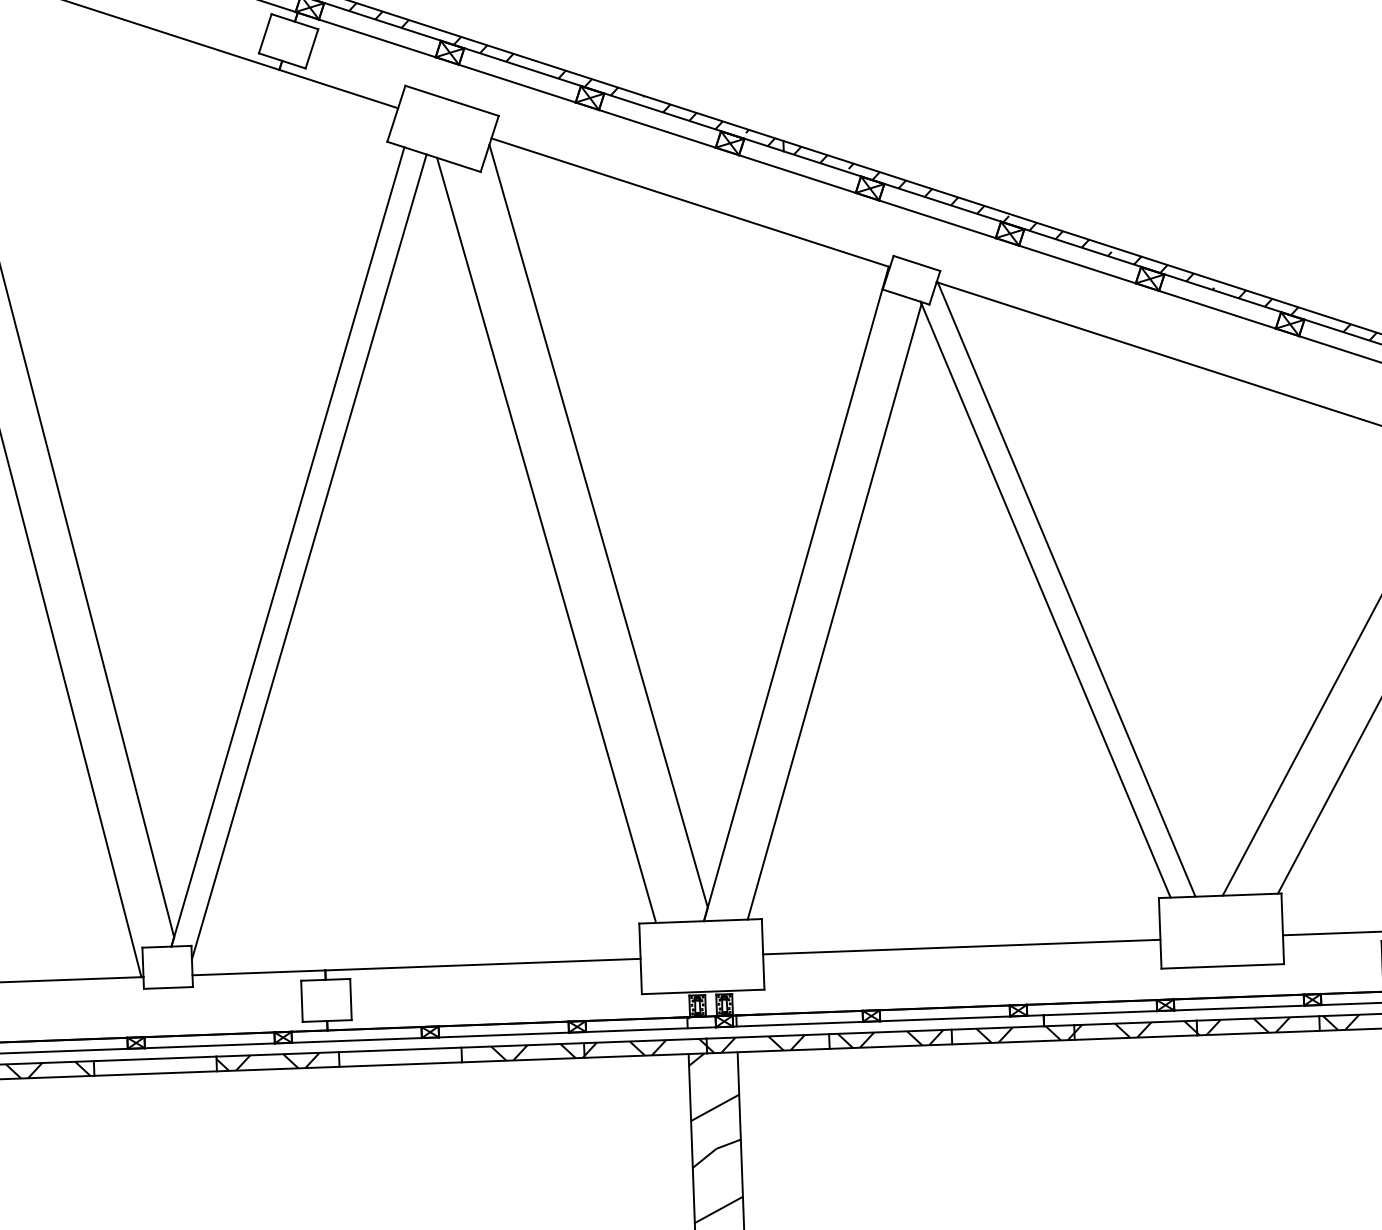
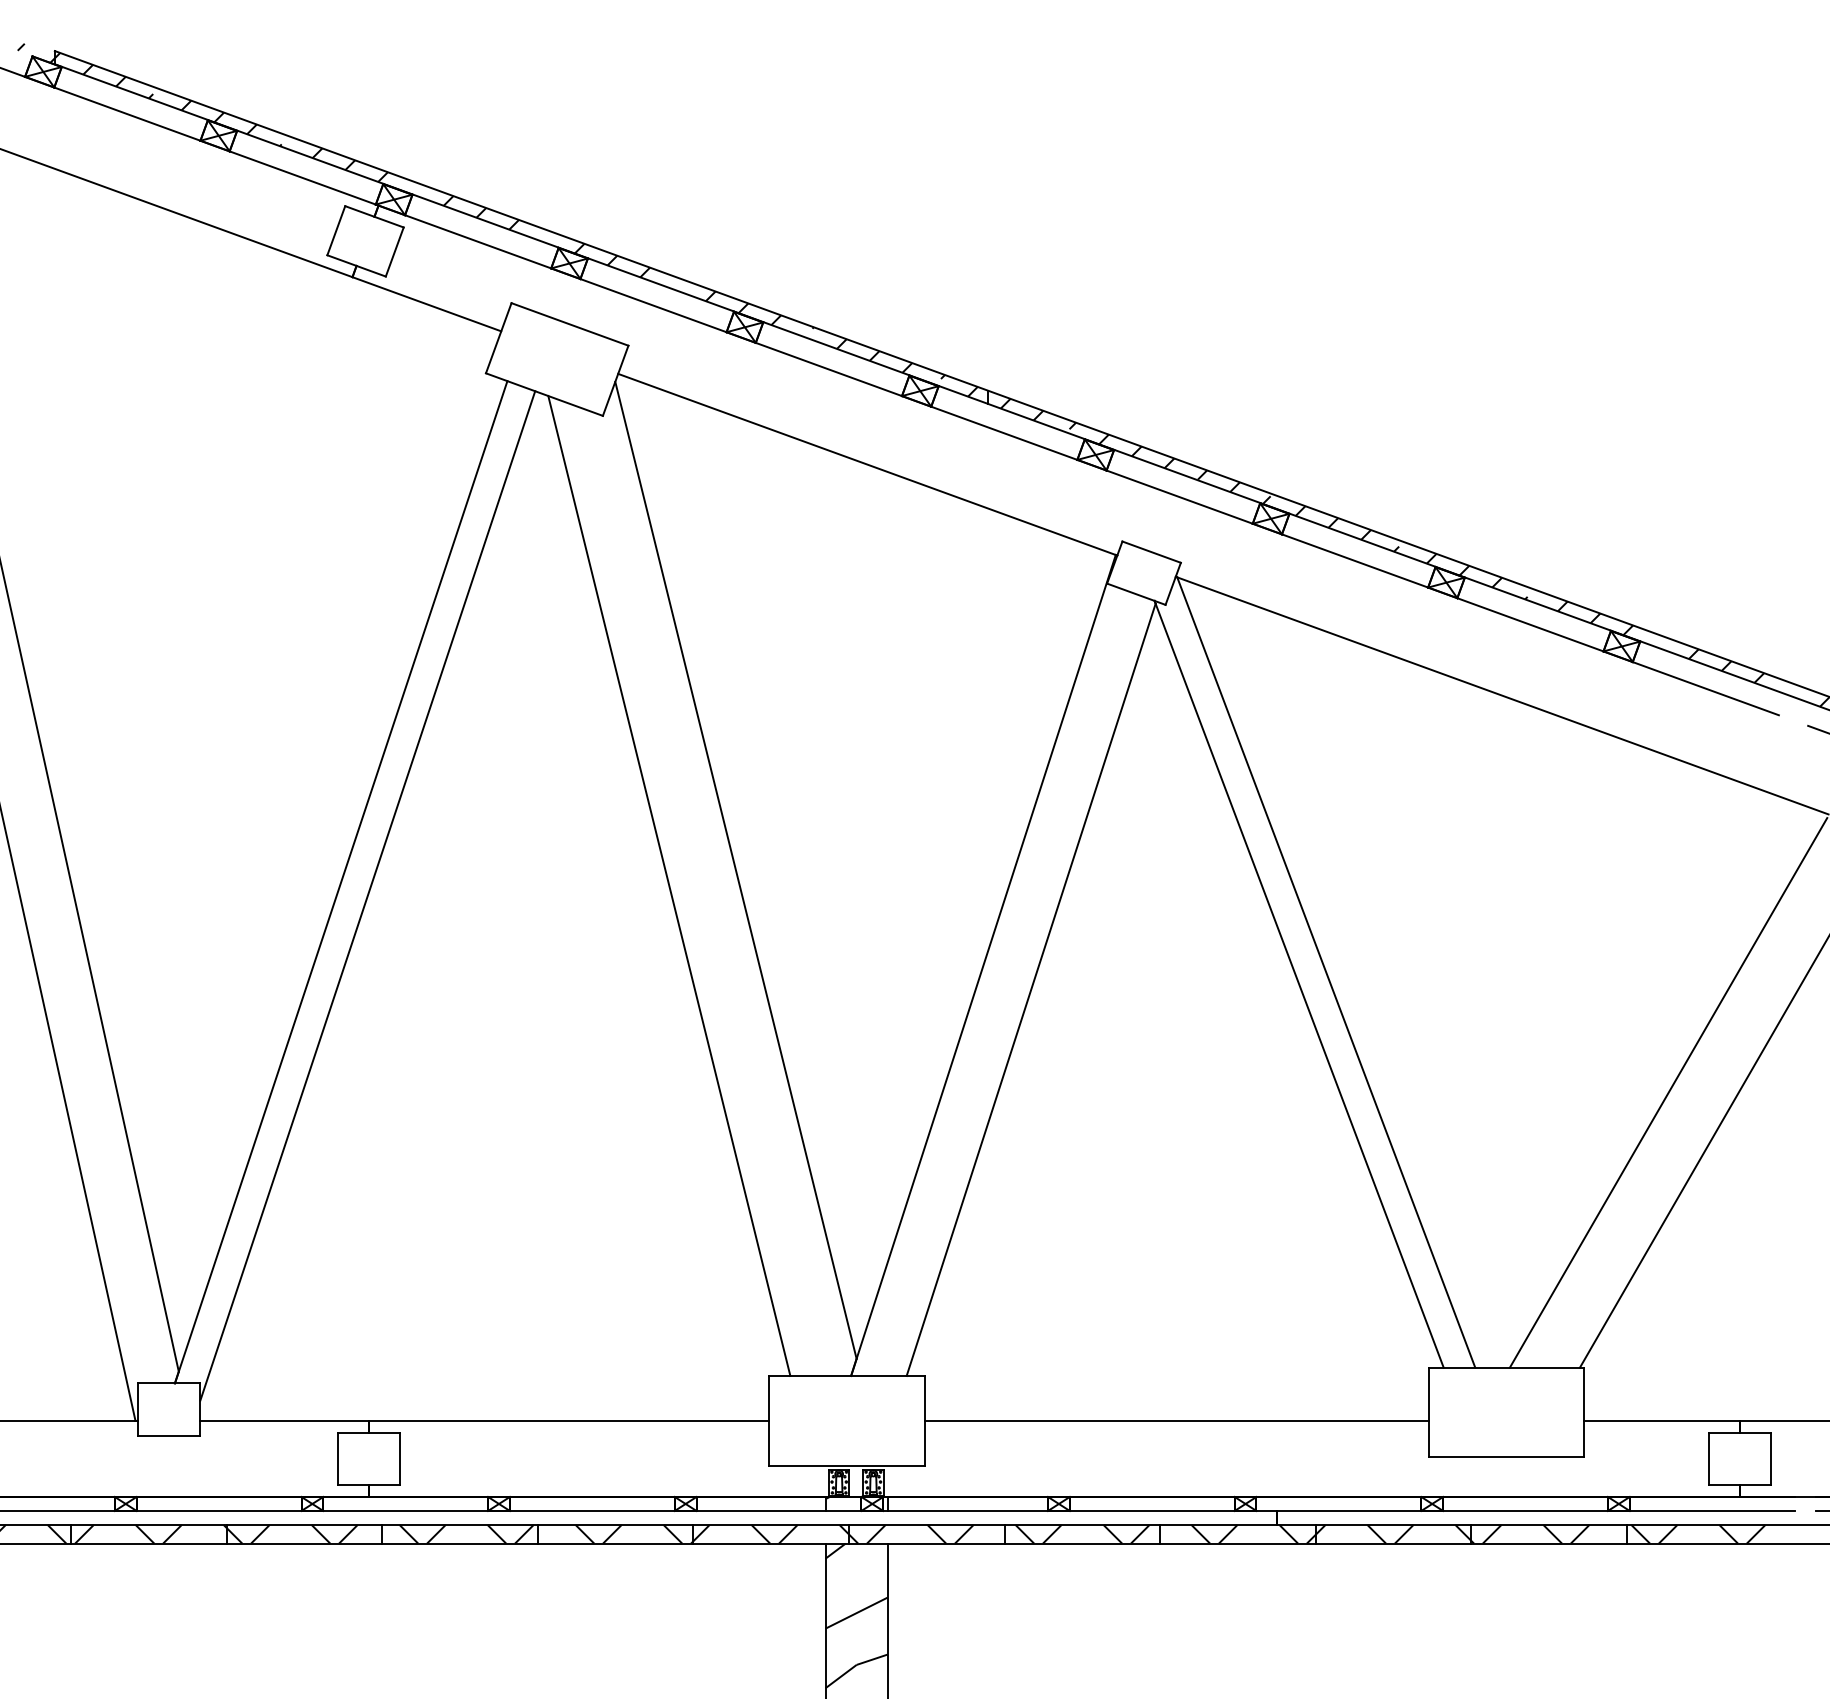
hatch: (405, 1056) -> (466, 1533), added
hatch: (156, 1065) -> (150, 1533), added

